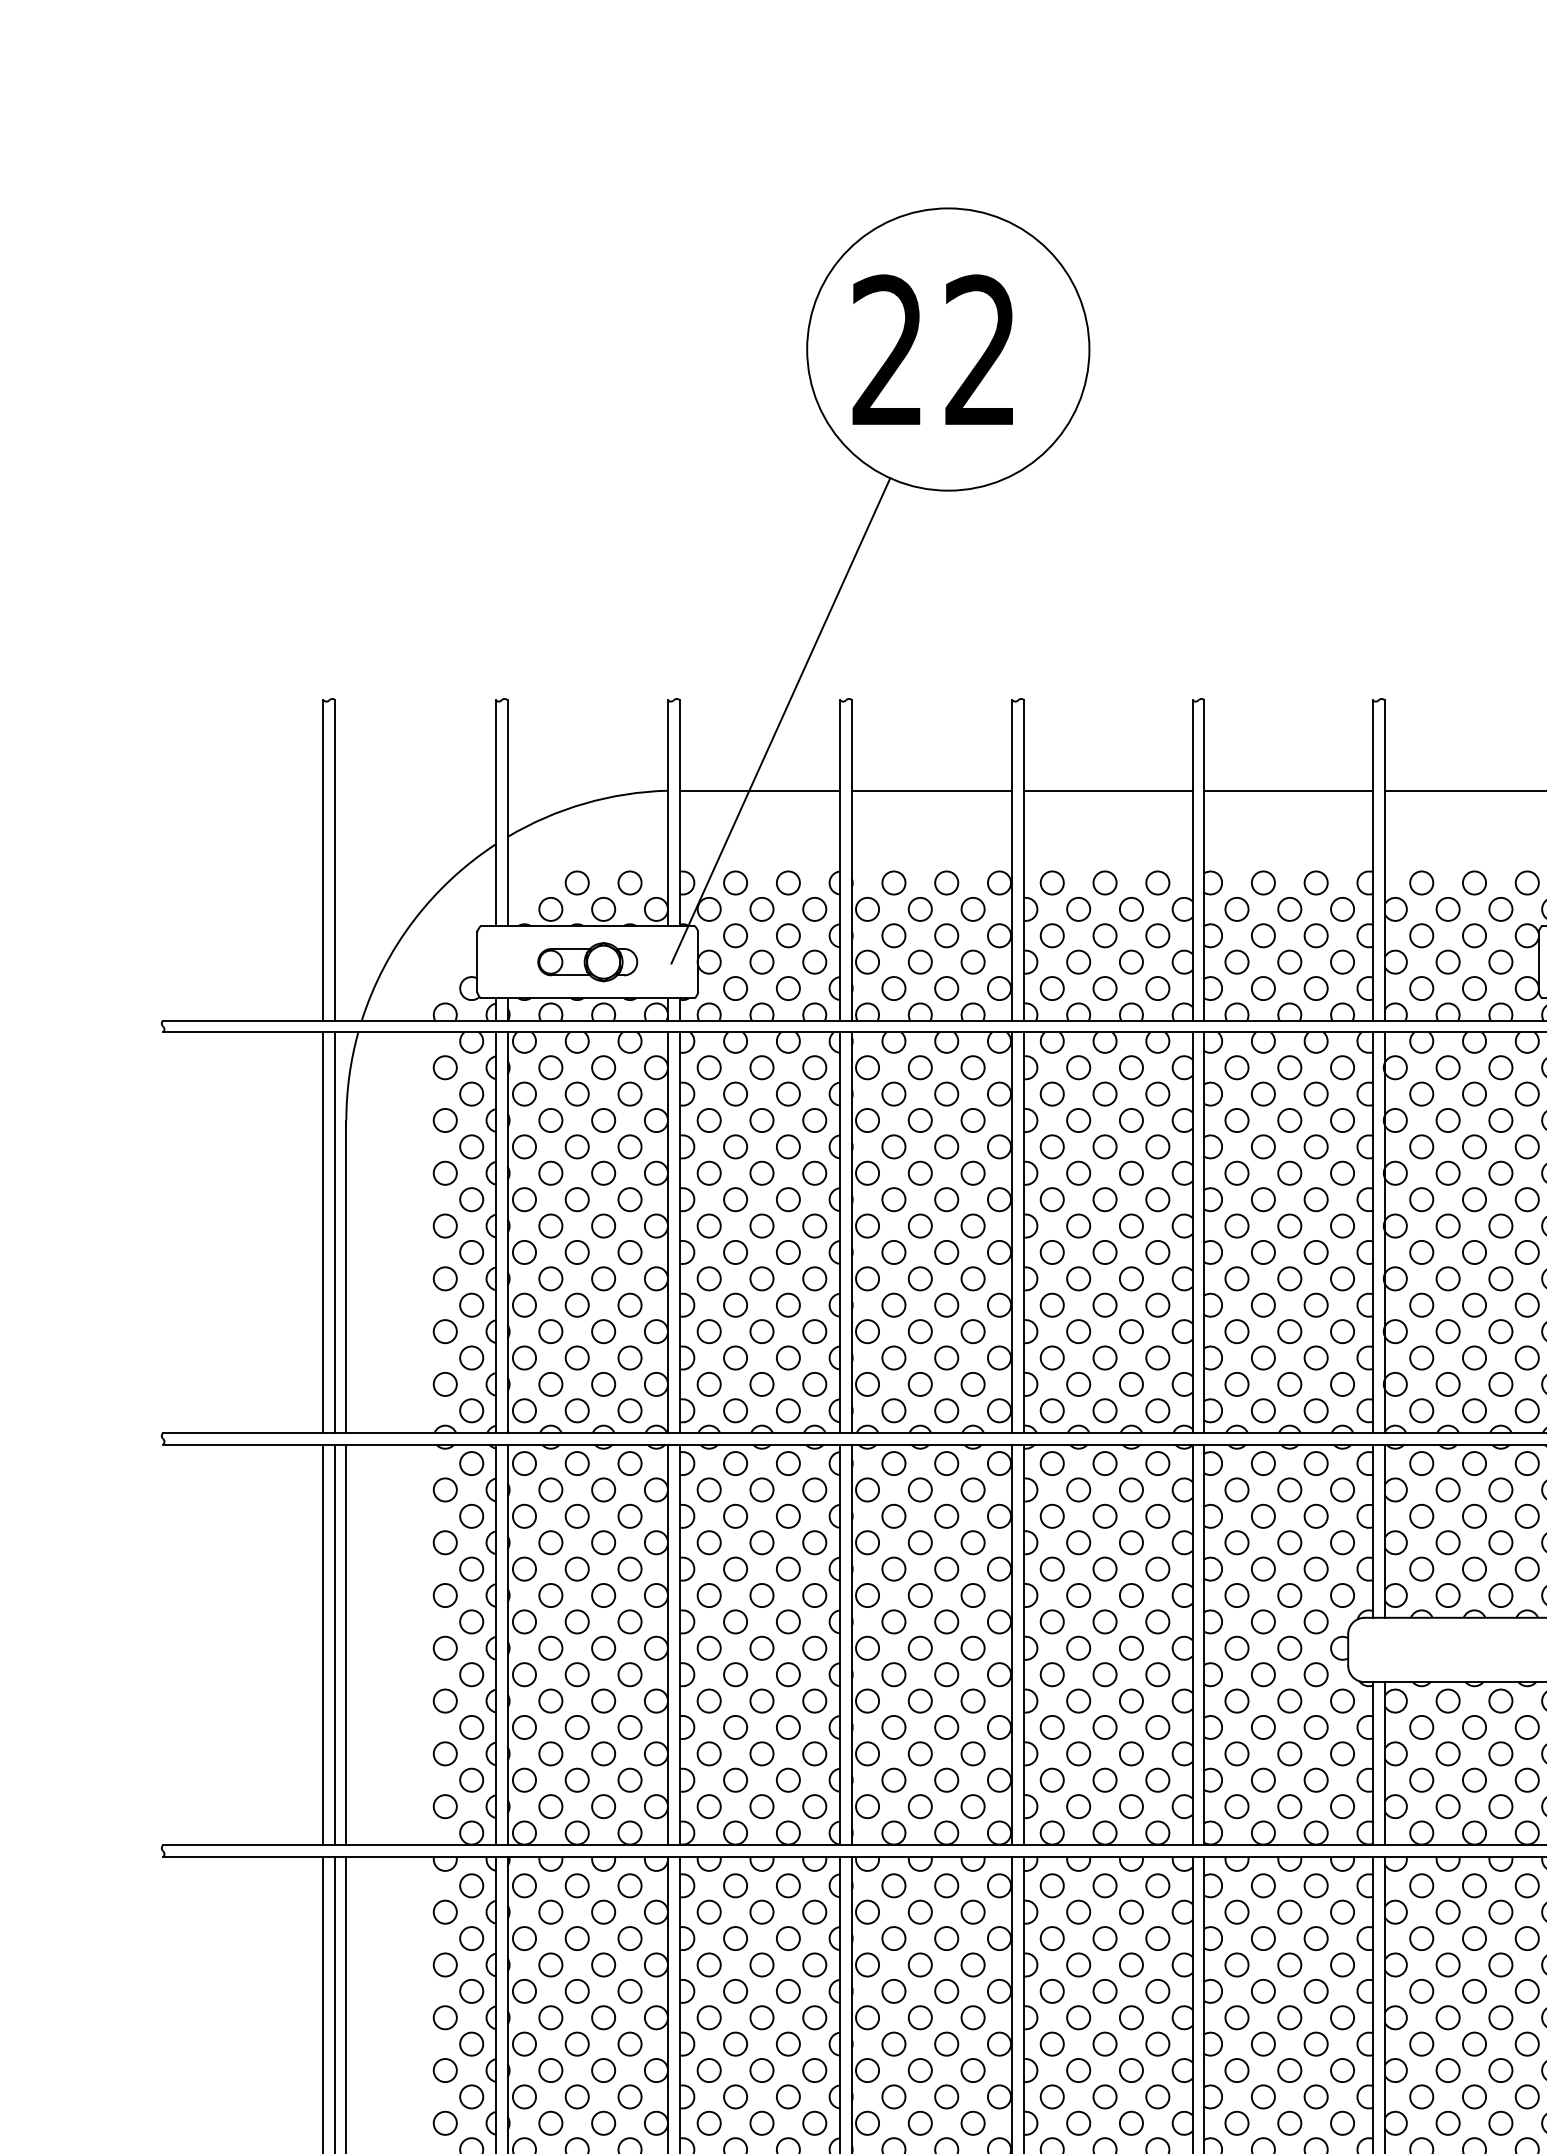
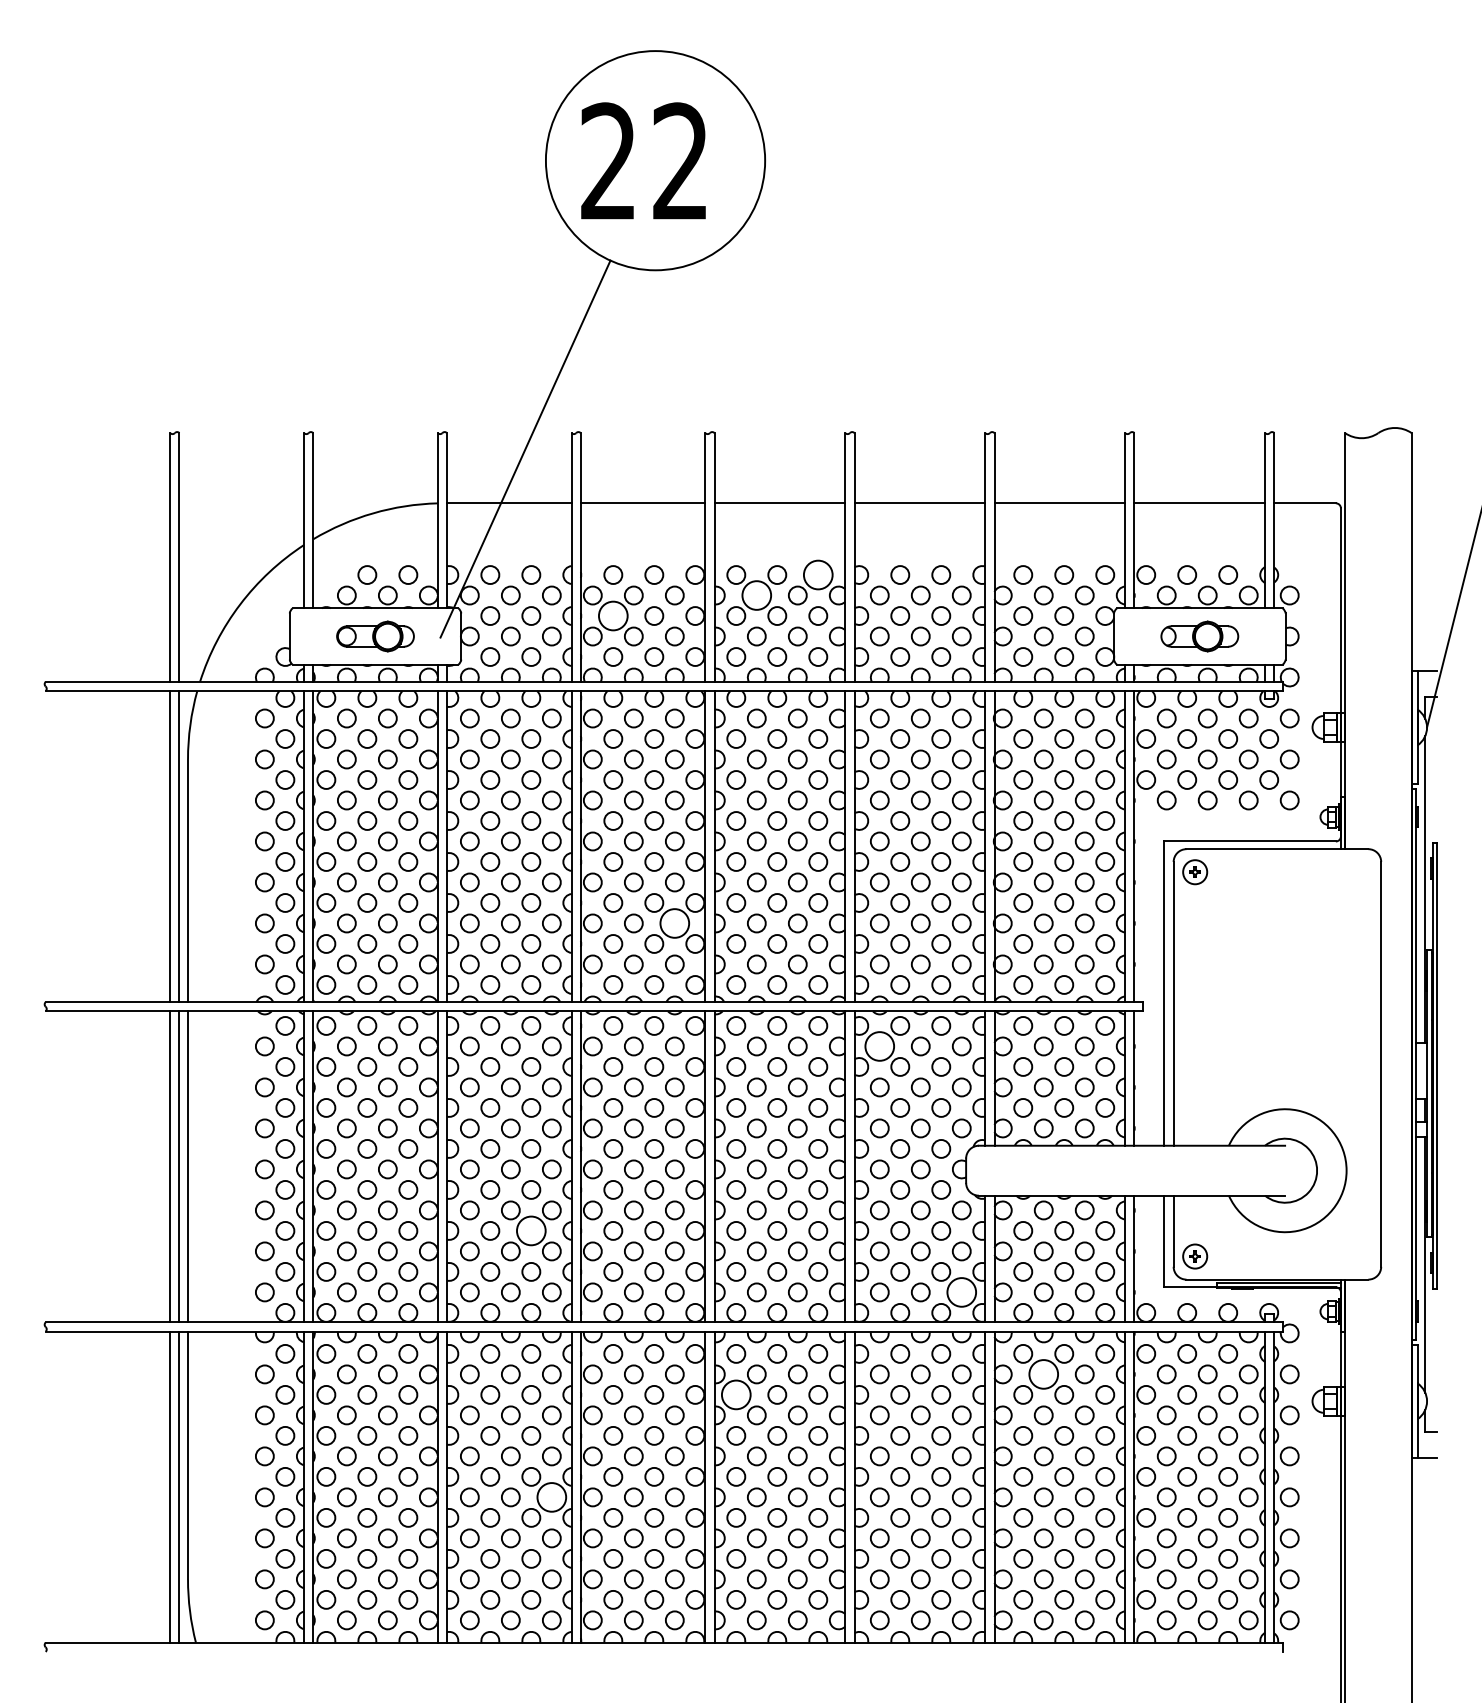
circle: (1158, 883) -> (818, 575), size x1.6
circle: (1078, 909) -> (756, 595), size x1.6
circle: (894, 936) -> (613, 616), size x1.6
circle: (972, 1331) -> (674, 923), size x1.6
circle: (1236, 1490) -> (879, 1046), size x1.6
circle: (788, 1726) -> (531, 1230), size x1.6
circle: (1342, 1806) -> (961, 1292), size x1.6
circle: (1447, 1912) -> (1043, 1374), size x1.6
circle: (1052, 1938) -> (736, 1394), size x1.6
circle: (814, 2070) -> (551, 1497), size x1.6

